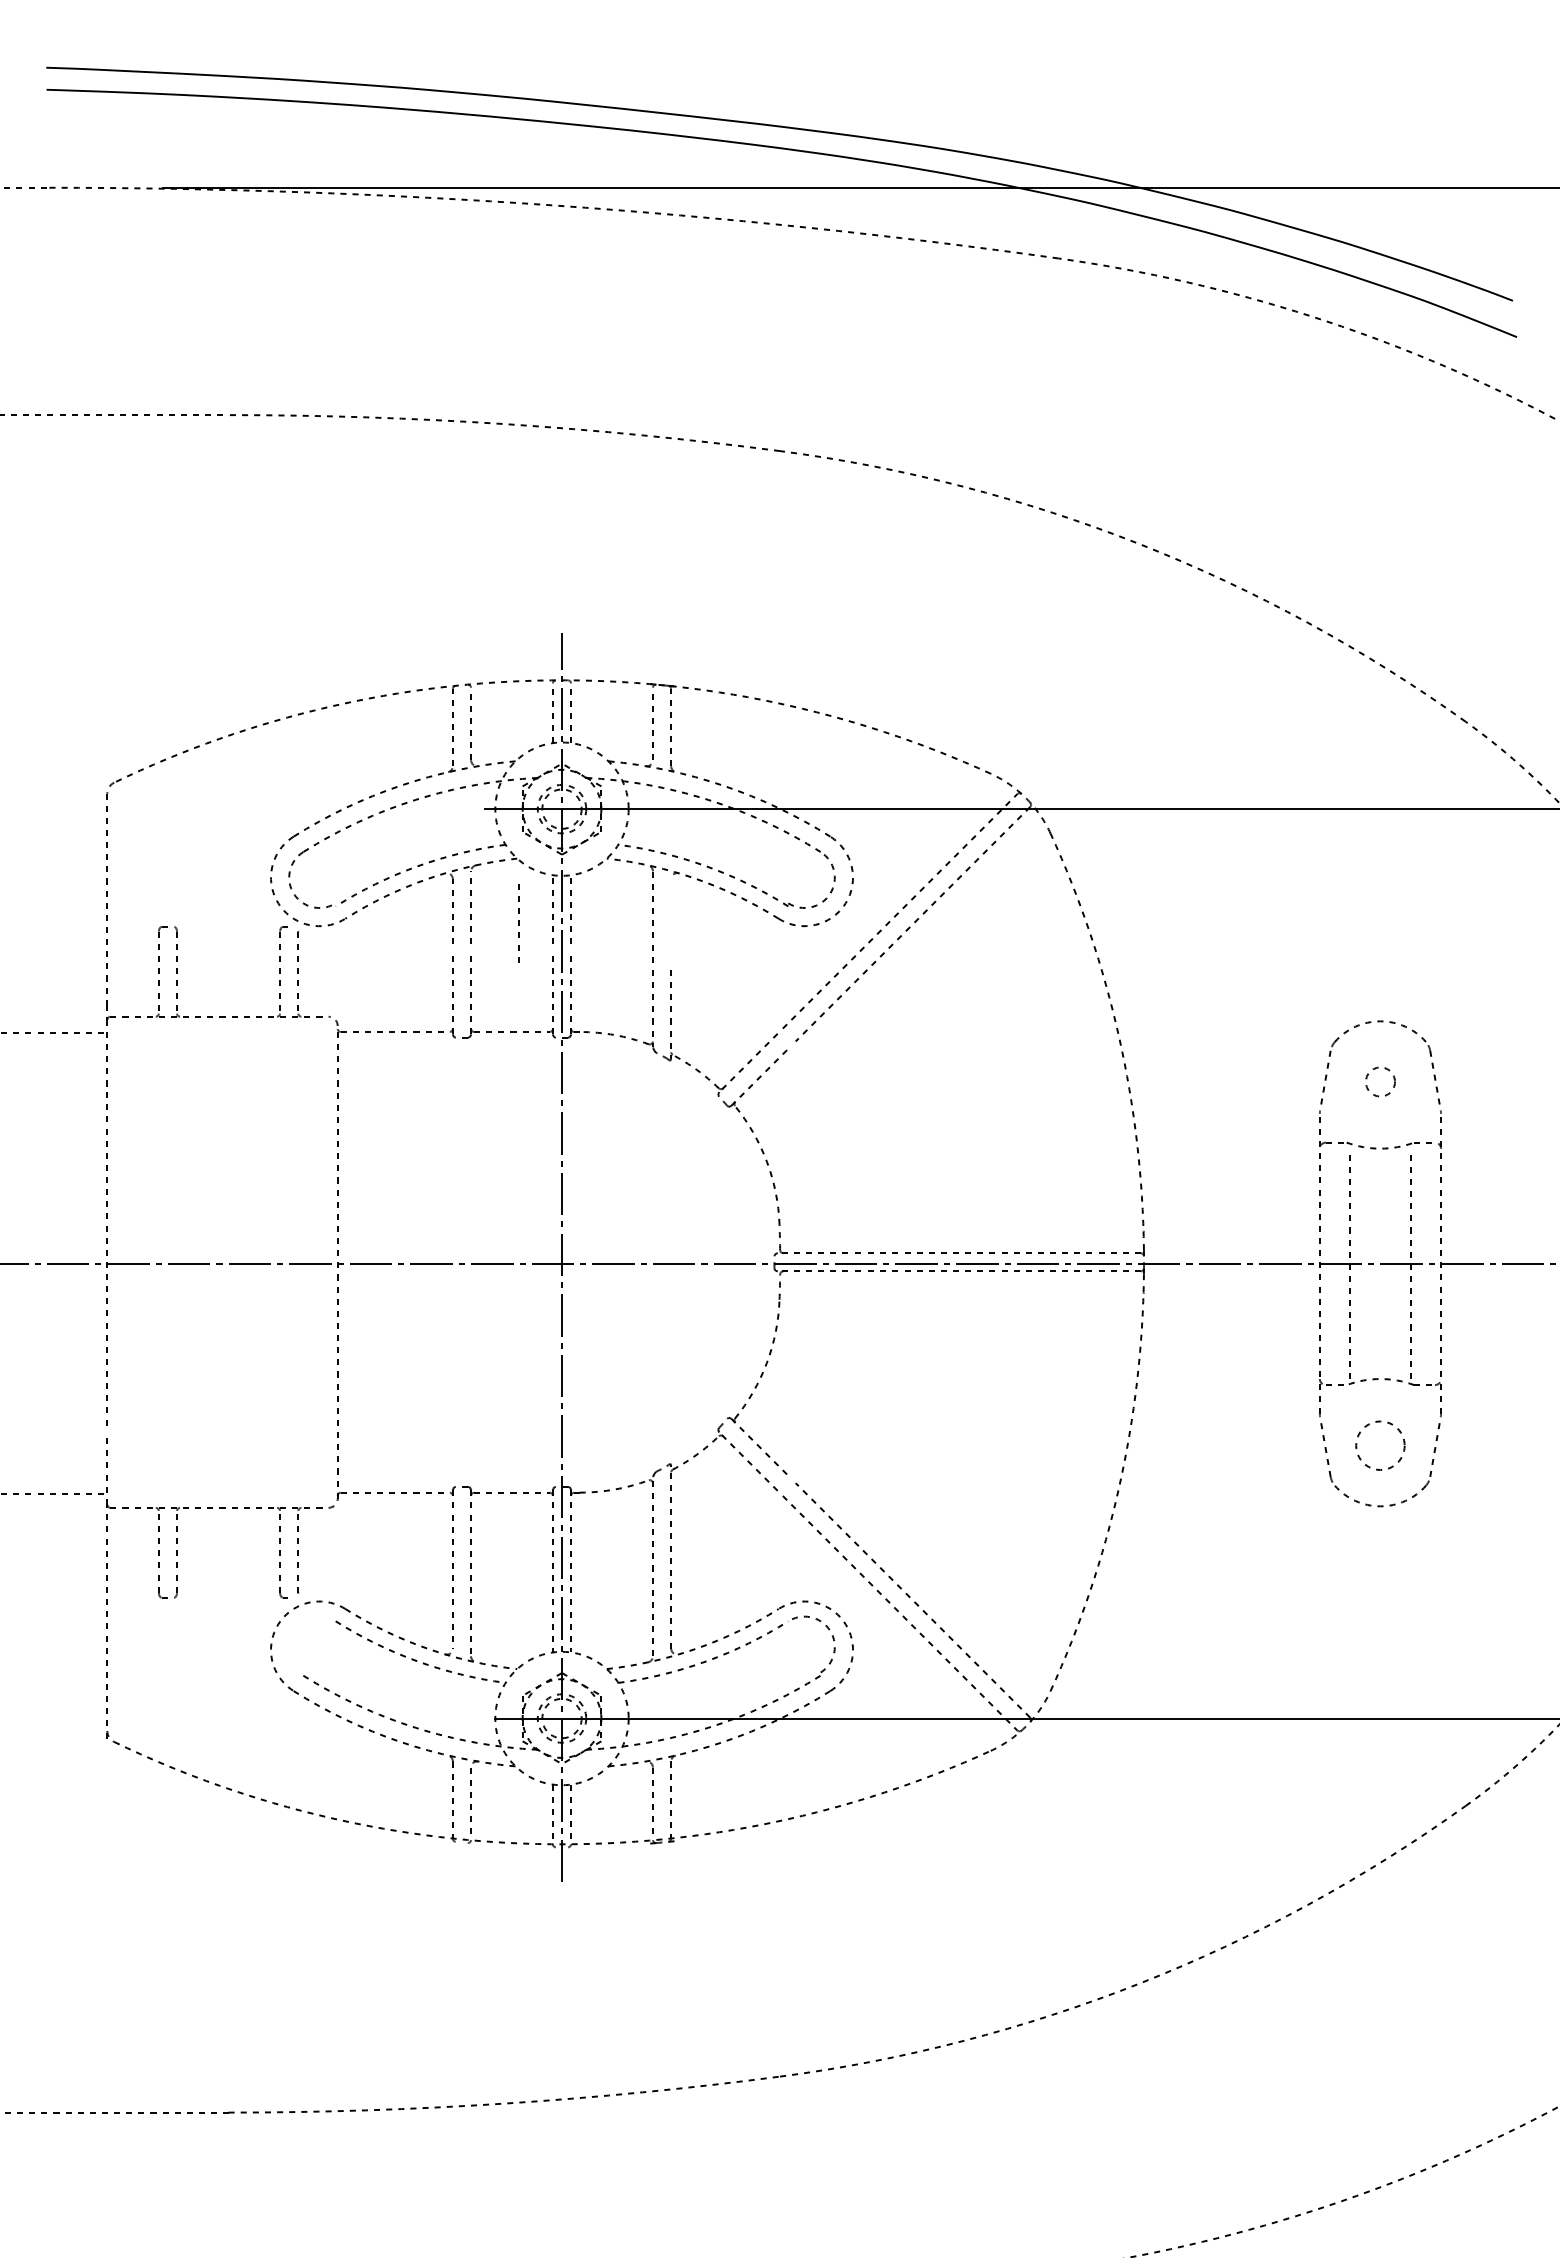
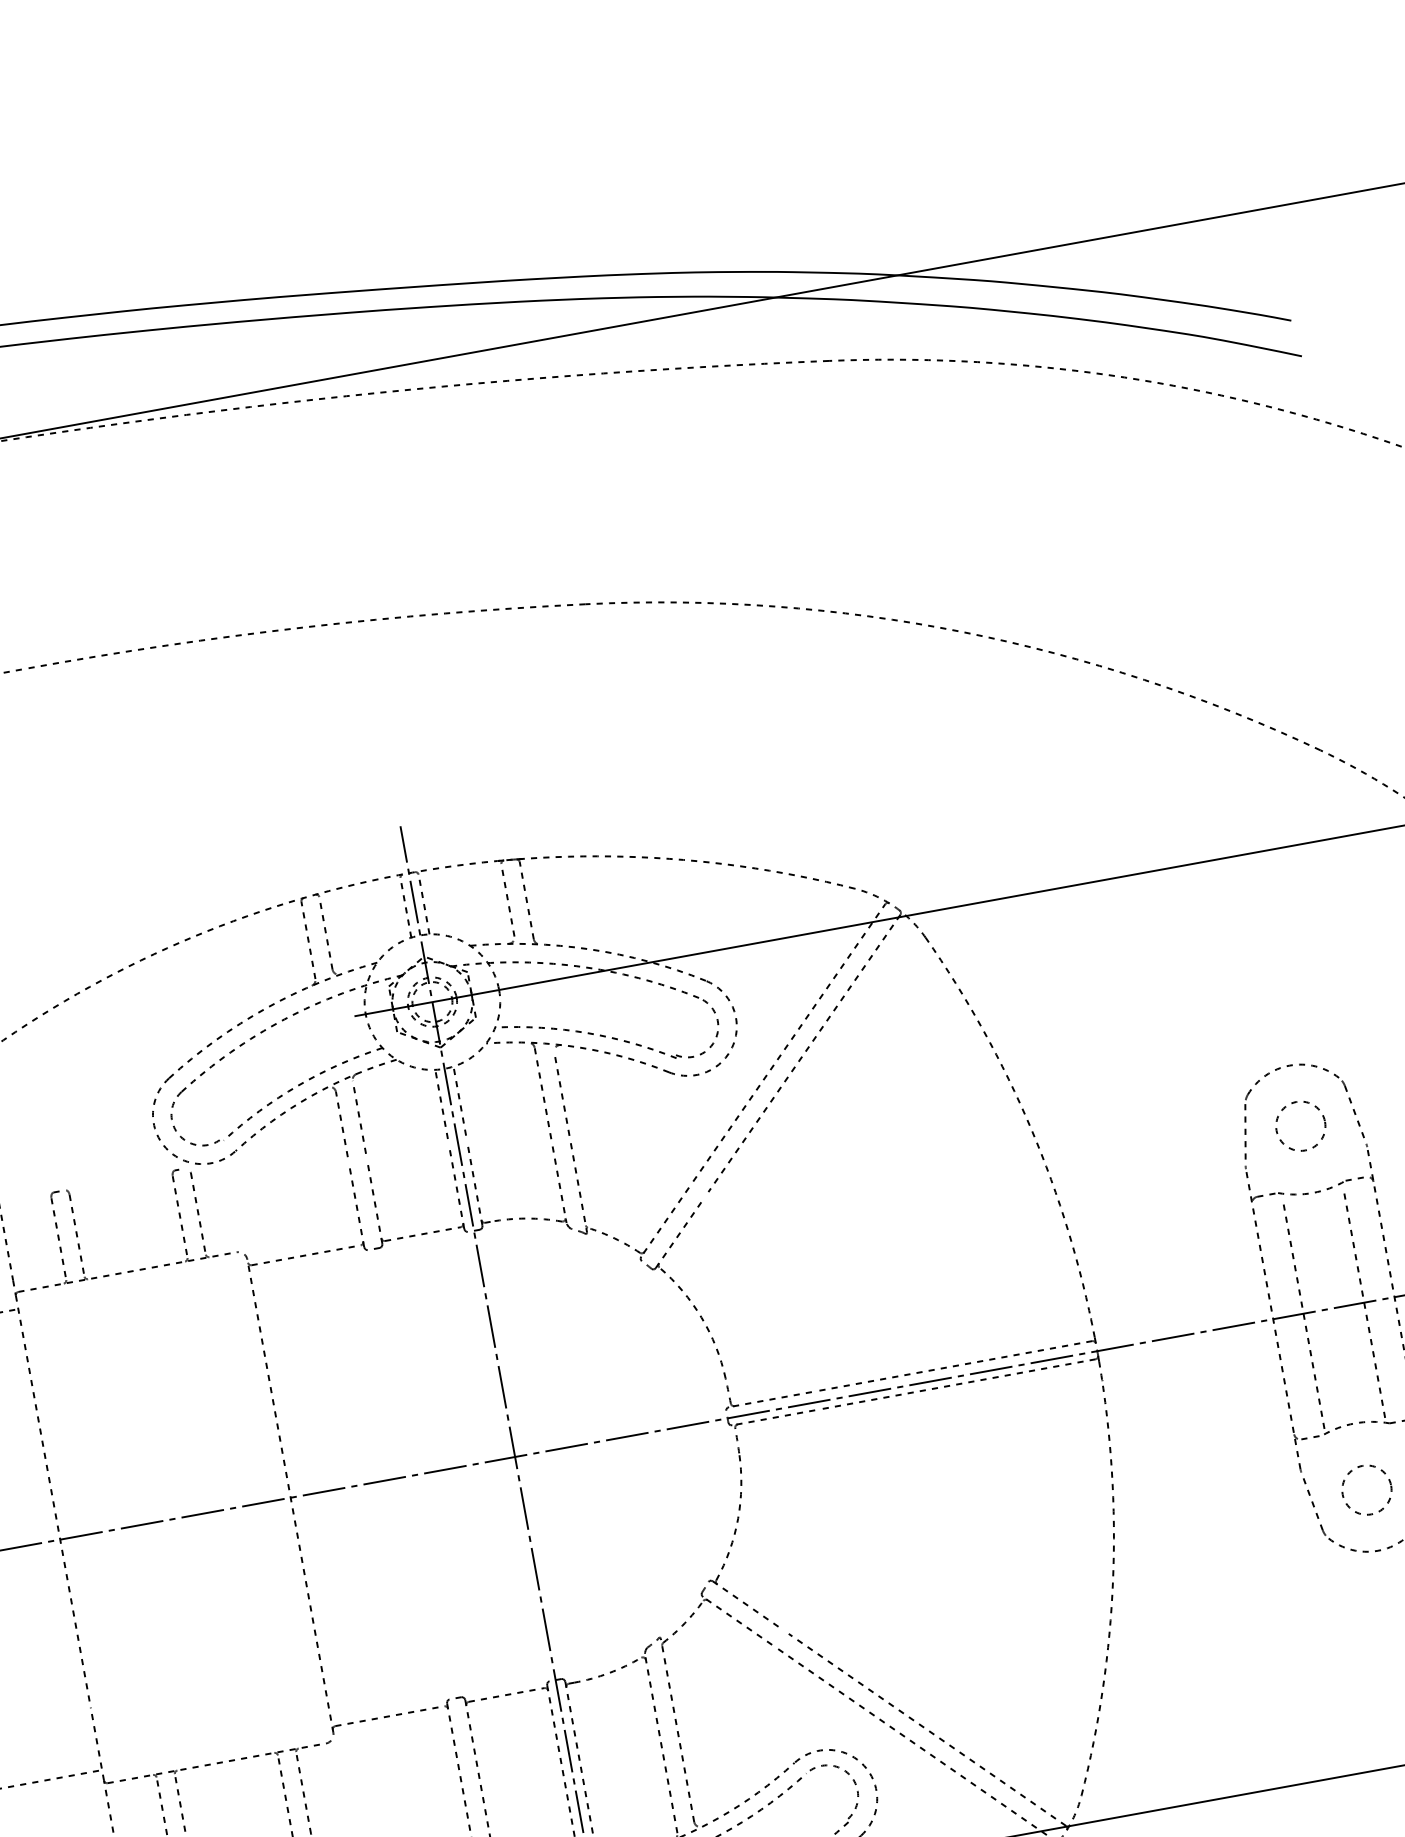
line: (518, 923) -> (561, 1096), moved
circle: (1380, 1081) -> (1300, 1125), size x1.67

